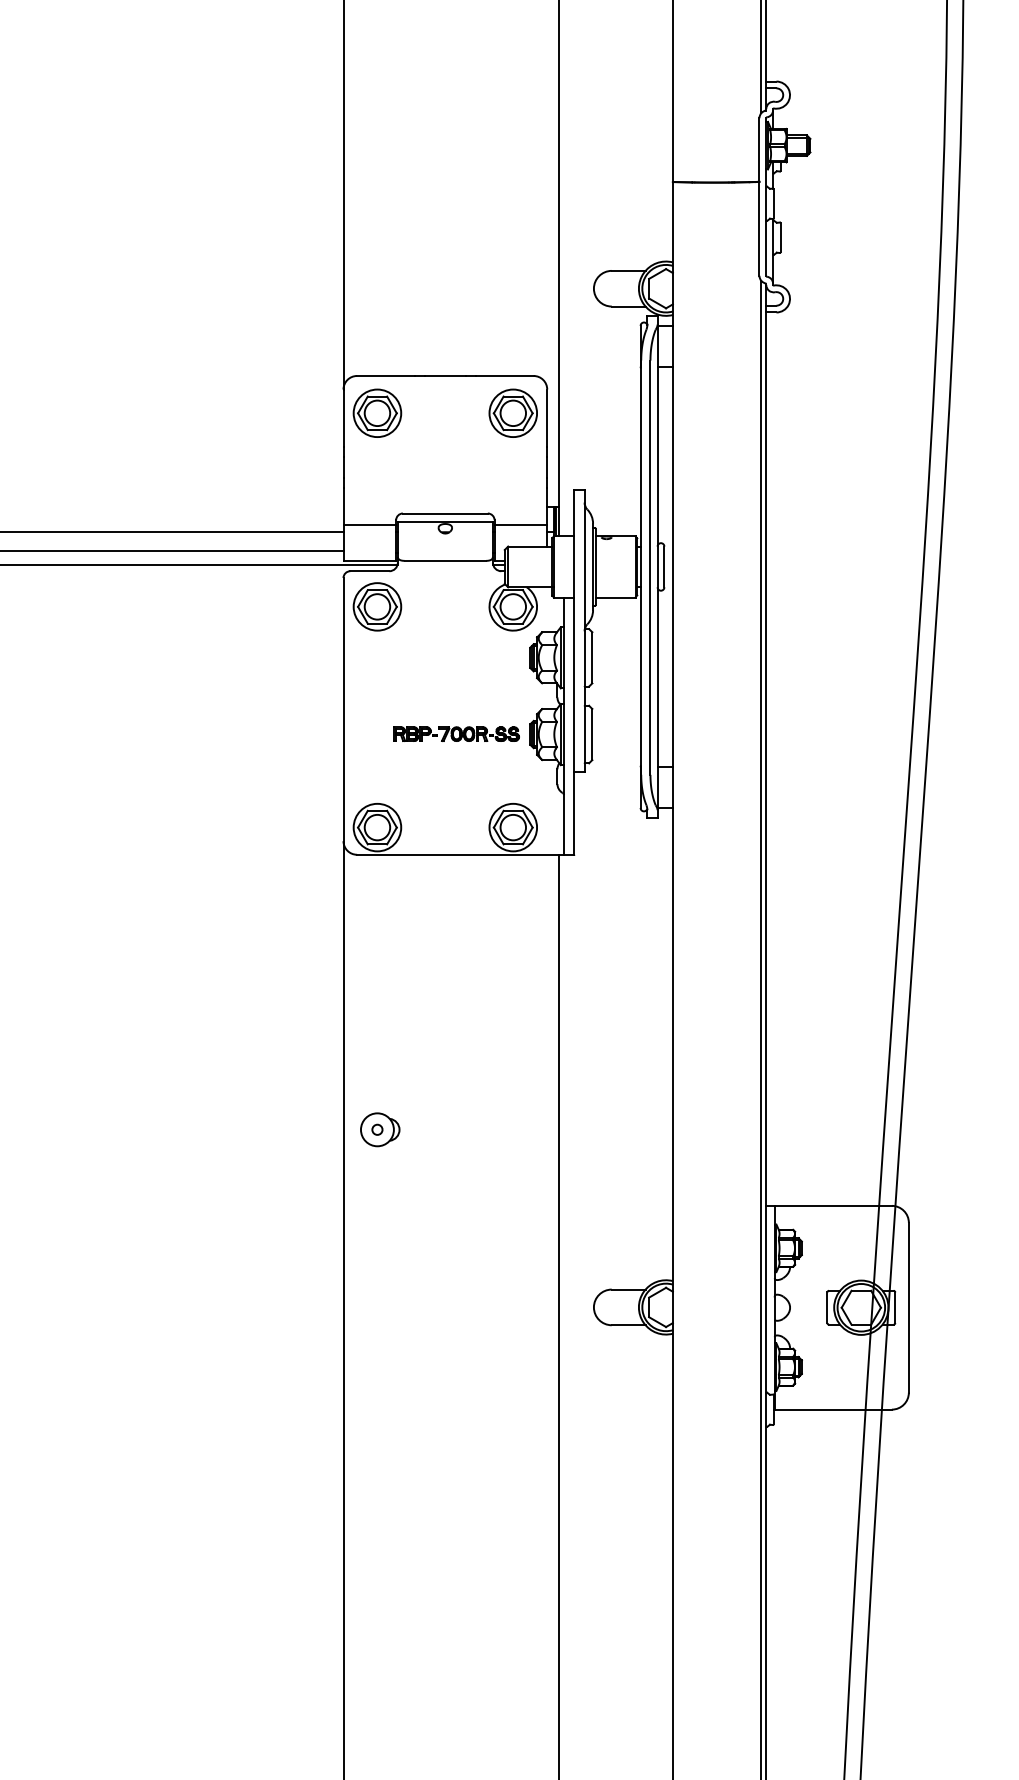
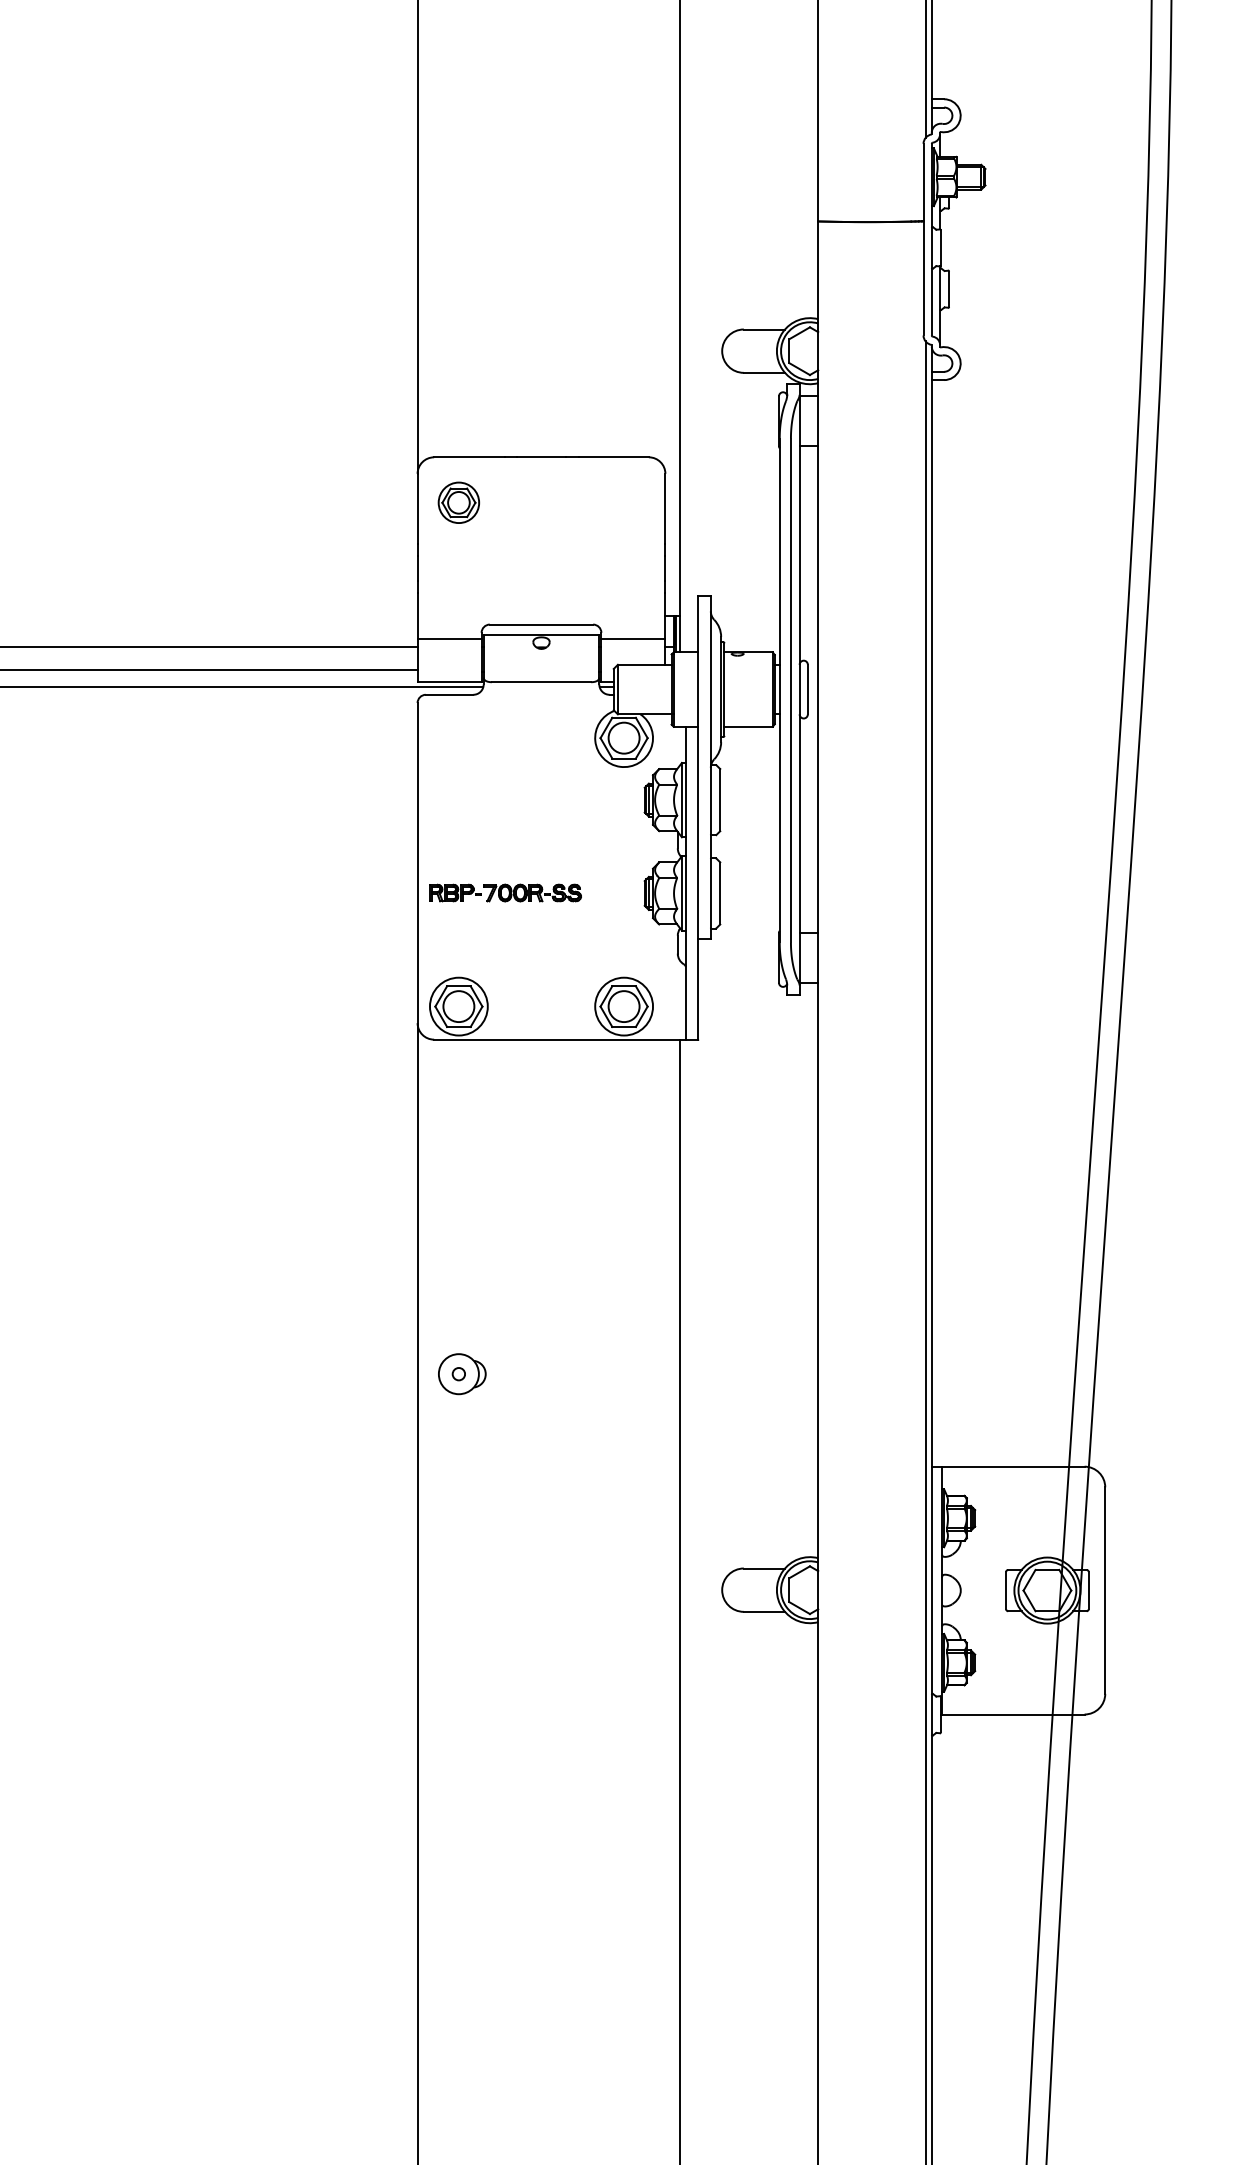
part: (377, 413) -> (458, 502), size x0.7
part: (512, 413) -> (623, 502), removed
part: (377, 606) -> (458, 737), removed
part: (456, 733) -> (505, 892), moved

